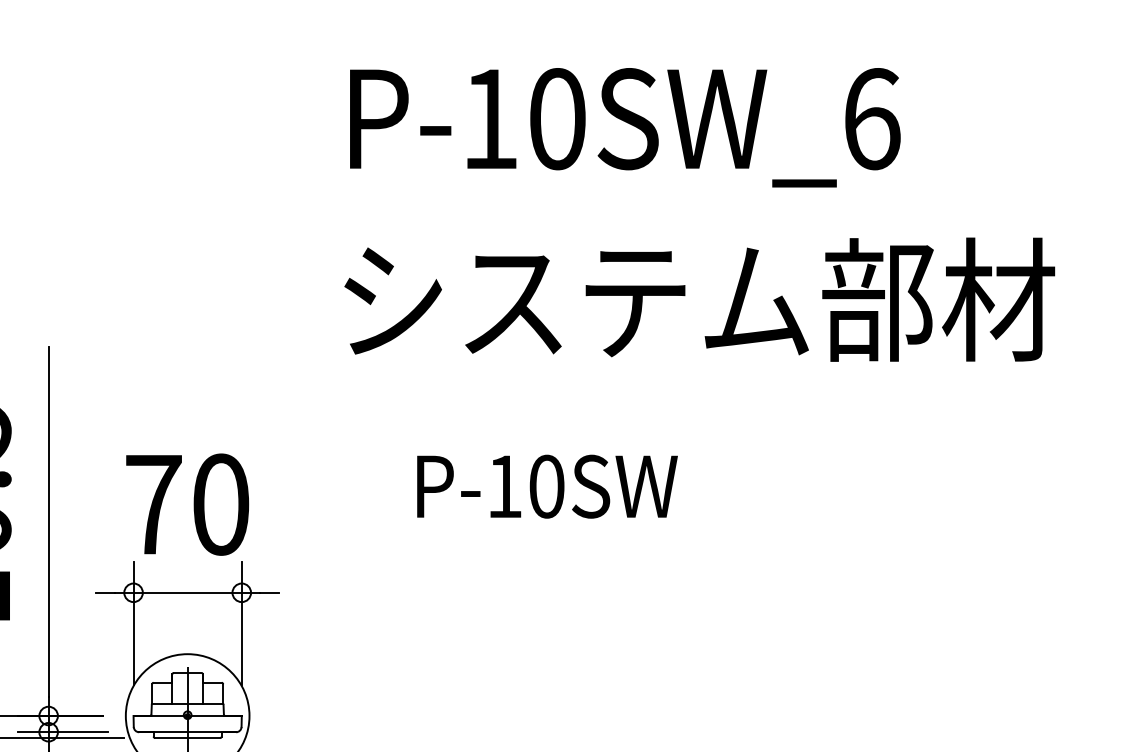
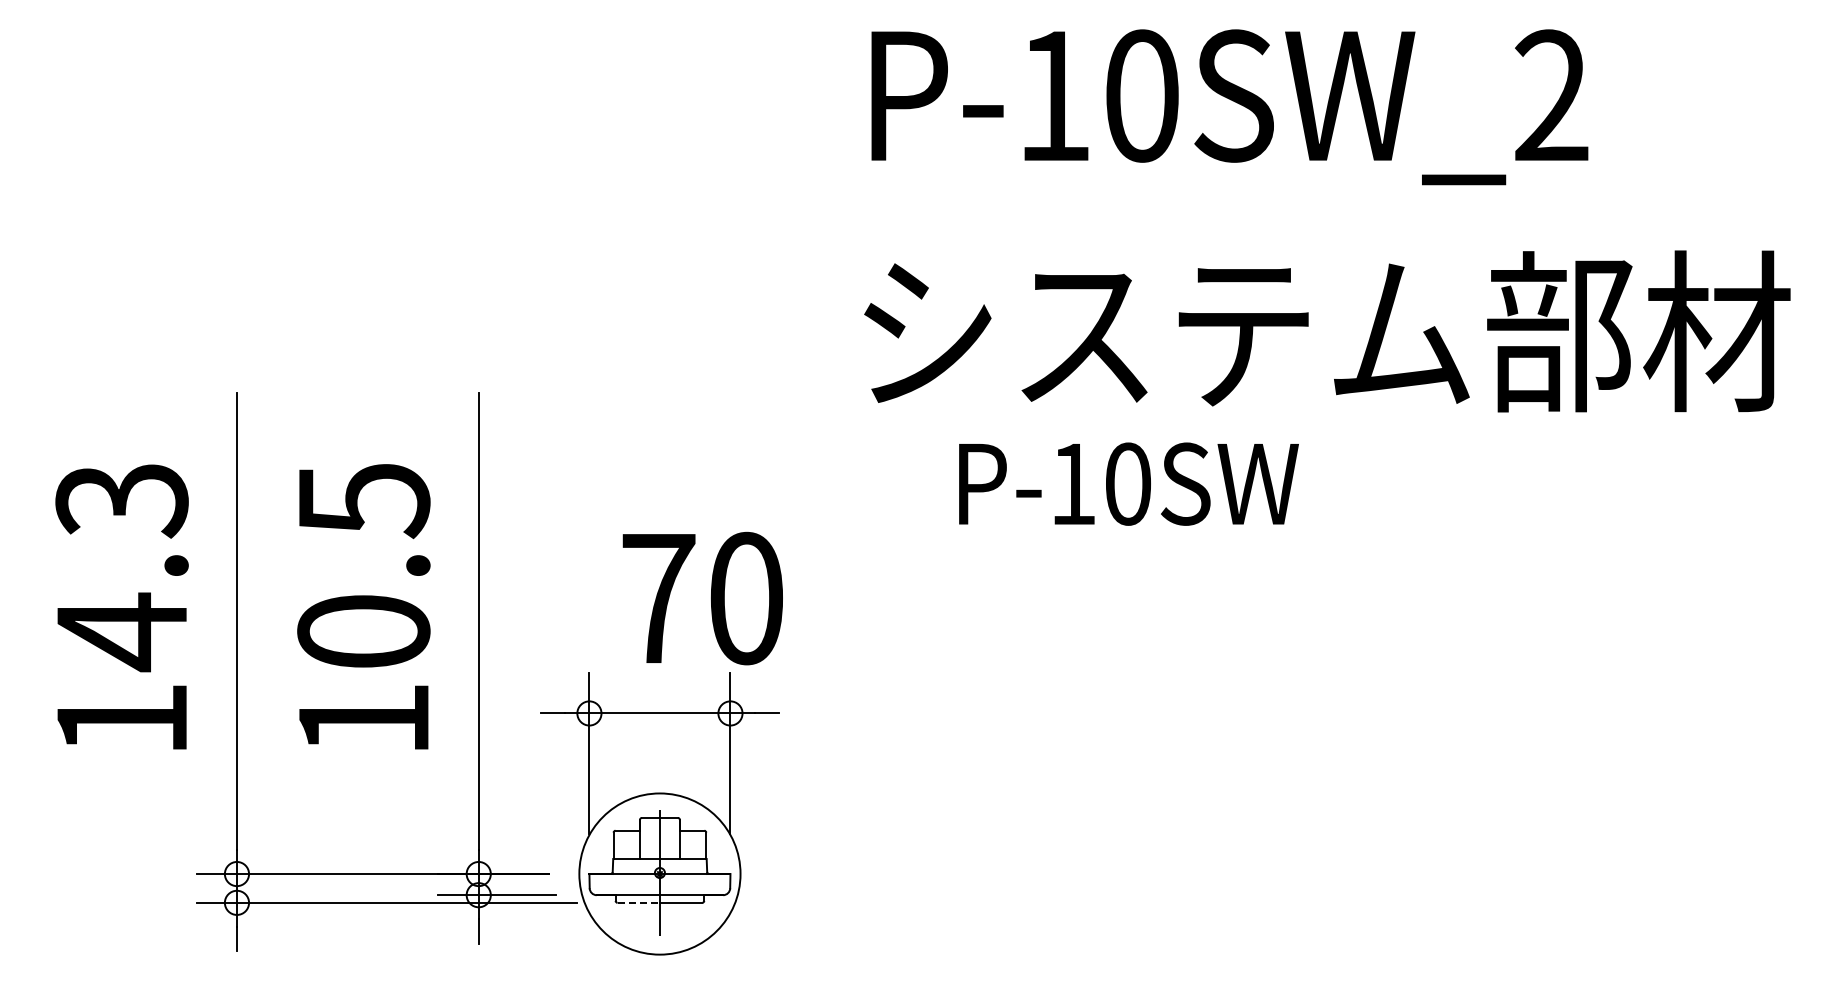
text: (872, 118) -> (1552, 95), P-10SW_6 -> P-10SW_2
text: (547, 486) -> (1128, 483), moved
text: (187, 504) -> (702, 598), moved
line: (171, 737) -> (639, 902), solid -> dashed

